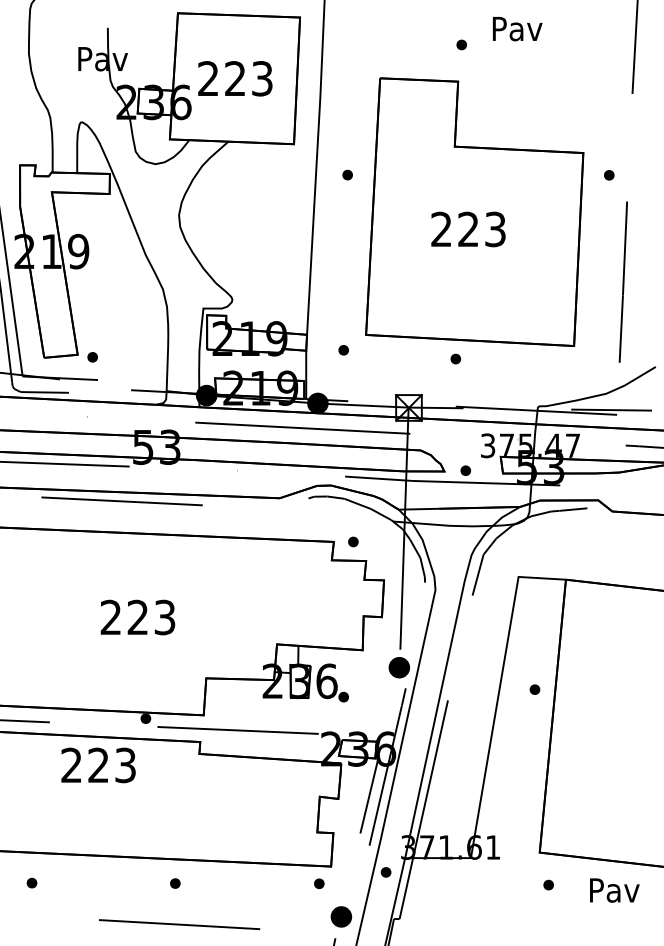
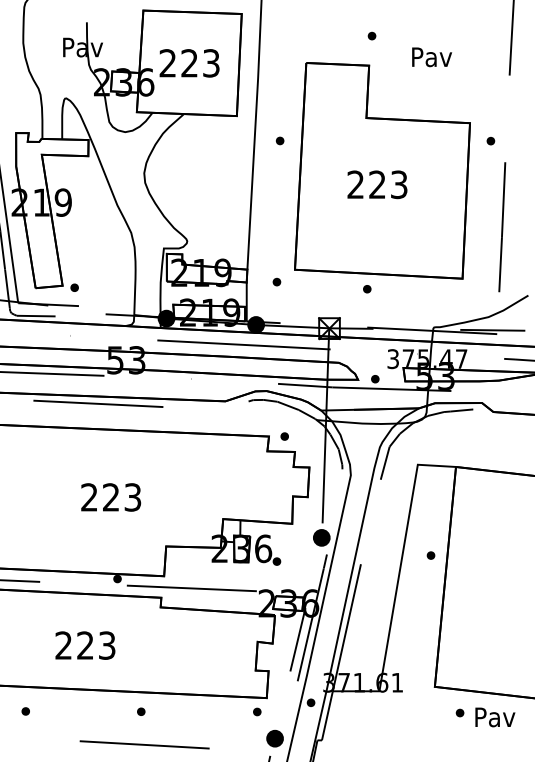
text: (518, 29) -> (432, 57), moved
text: (98, 765) -> (85, 645), moved
part: (547, 884) -> (459, 712), moved

